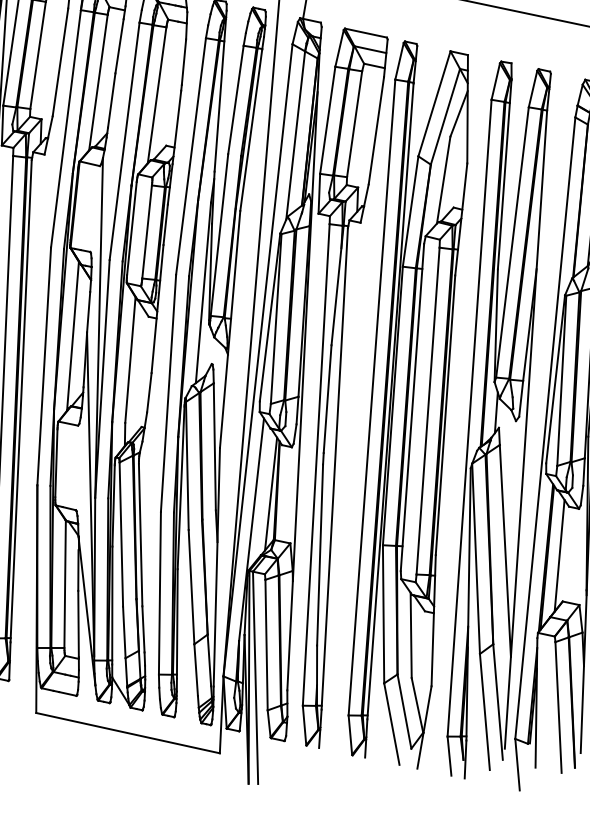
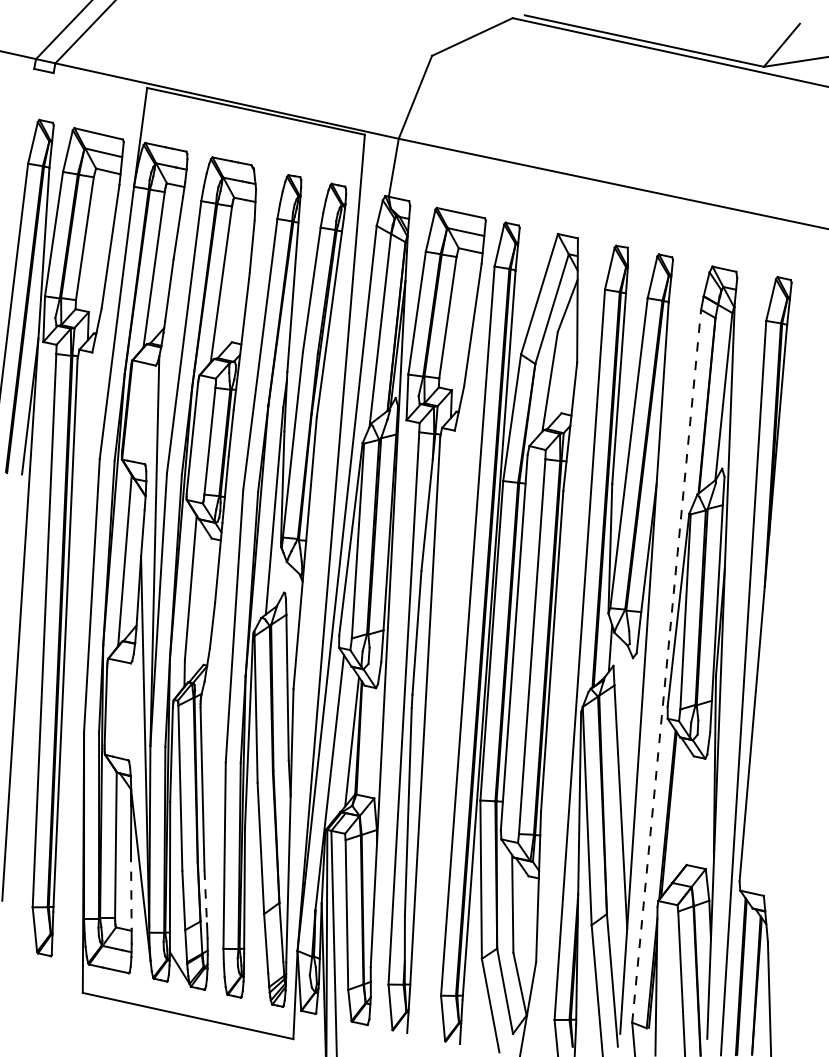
line: (545, 427) -> (666, 665), solid -> dashed
line: (559, 555) -> (682, 812), removed
line: (78, 624) -> (131, 891), solid -> dashed
line: (143, 629) -> (205, 897), solid -> dashed

